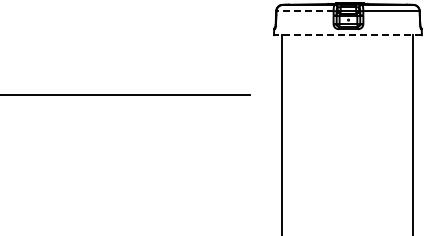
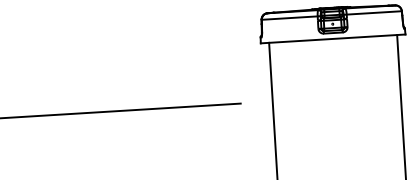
line: (305, 11) -> (290, 18), dashed -> solid
line: (347, 35) -> (332, 39), dashed -> solid

